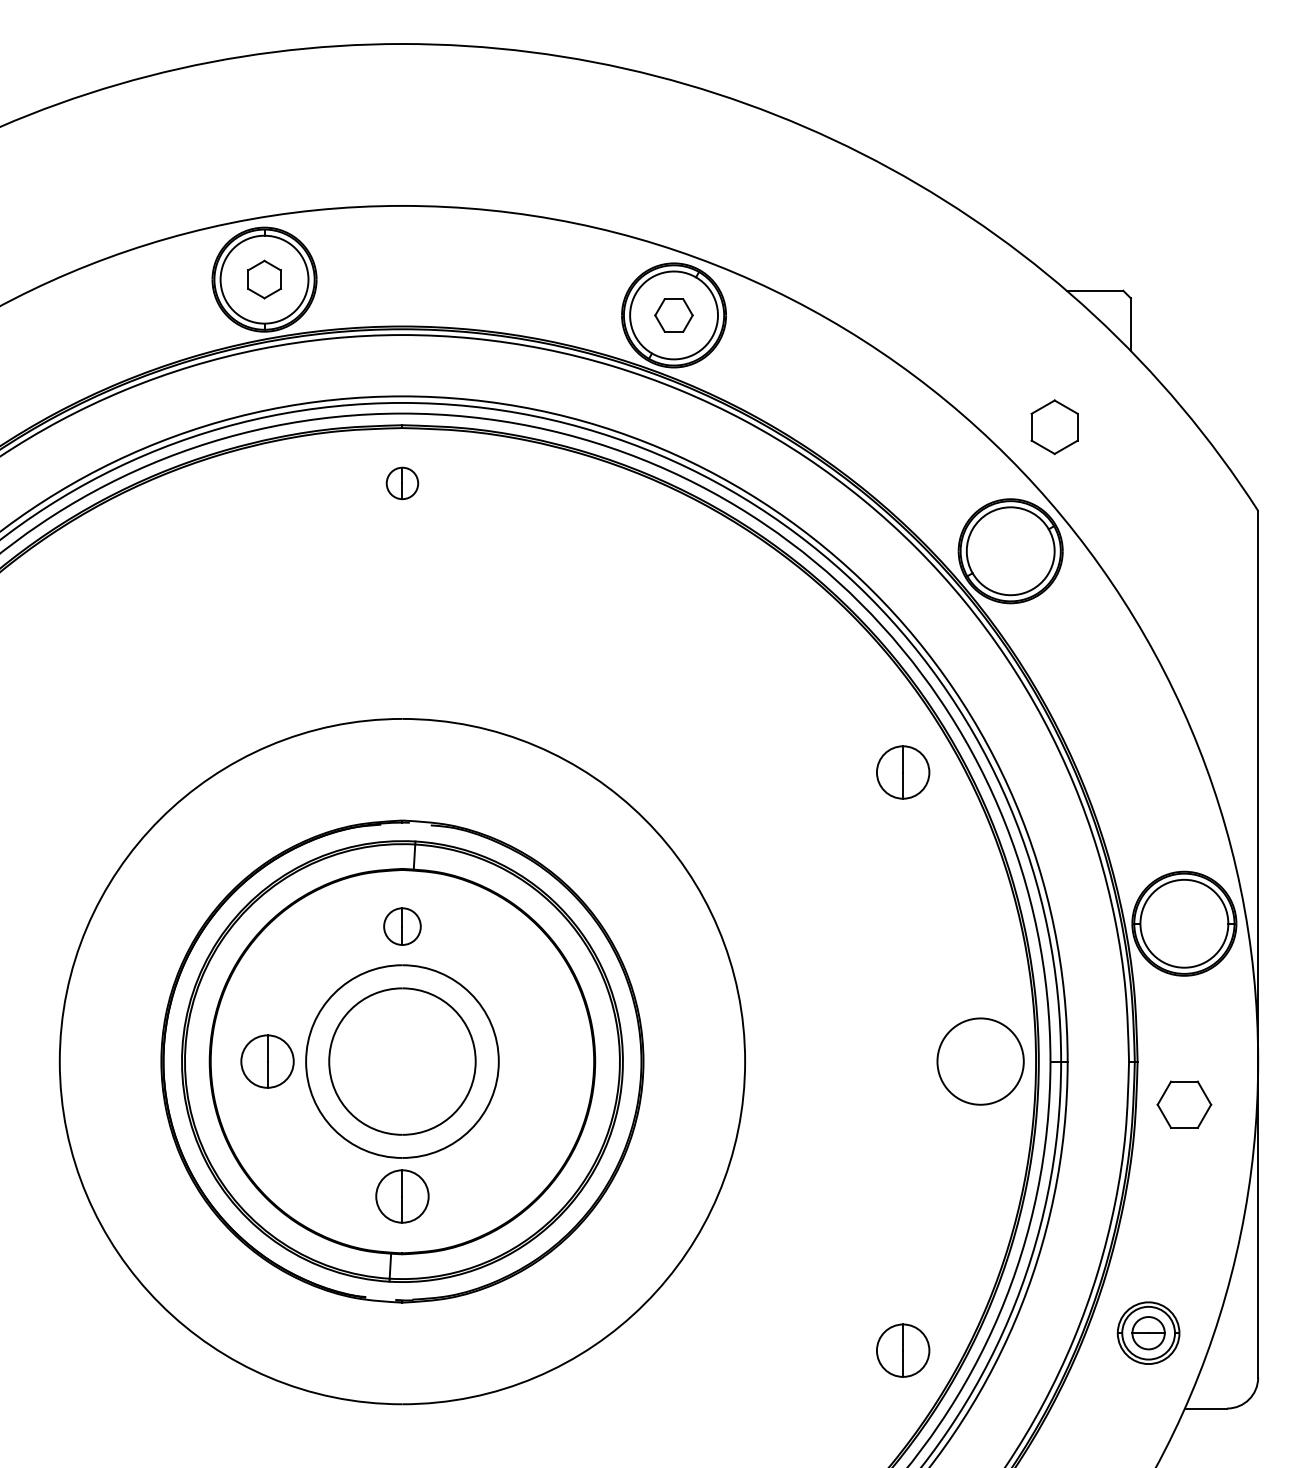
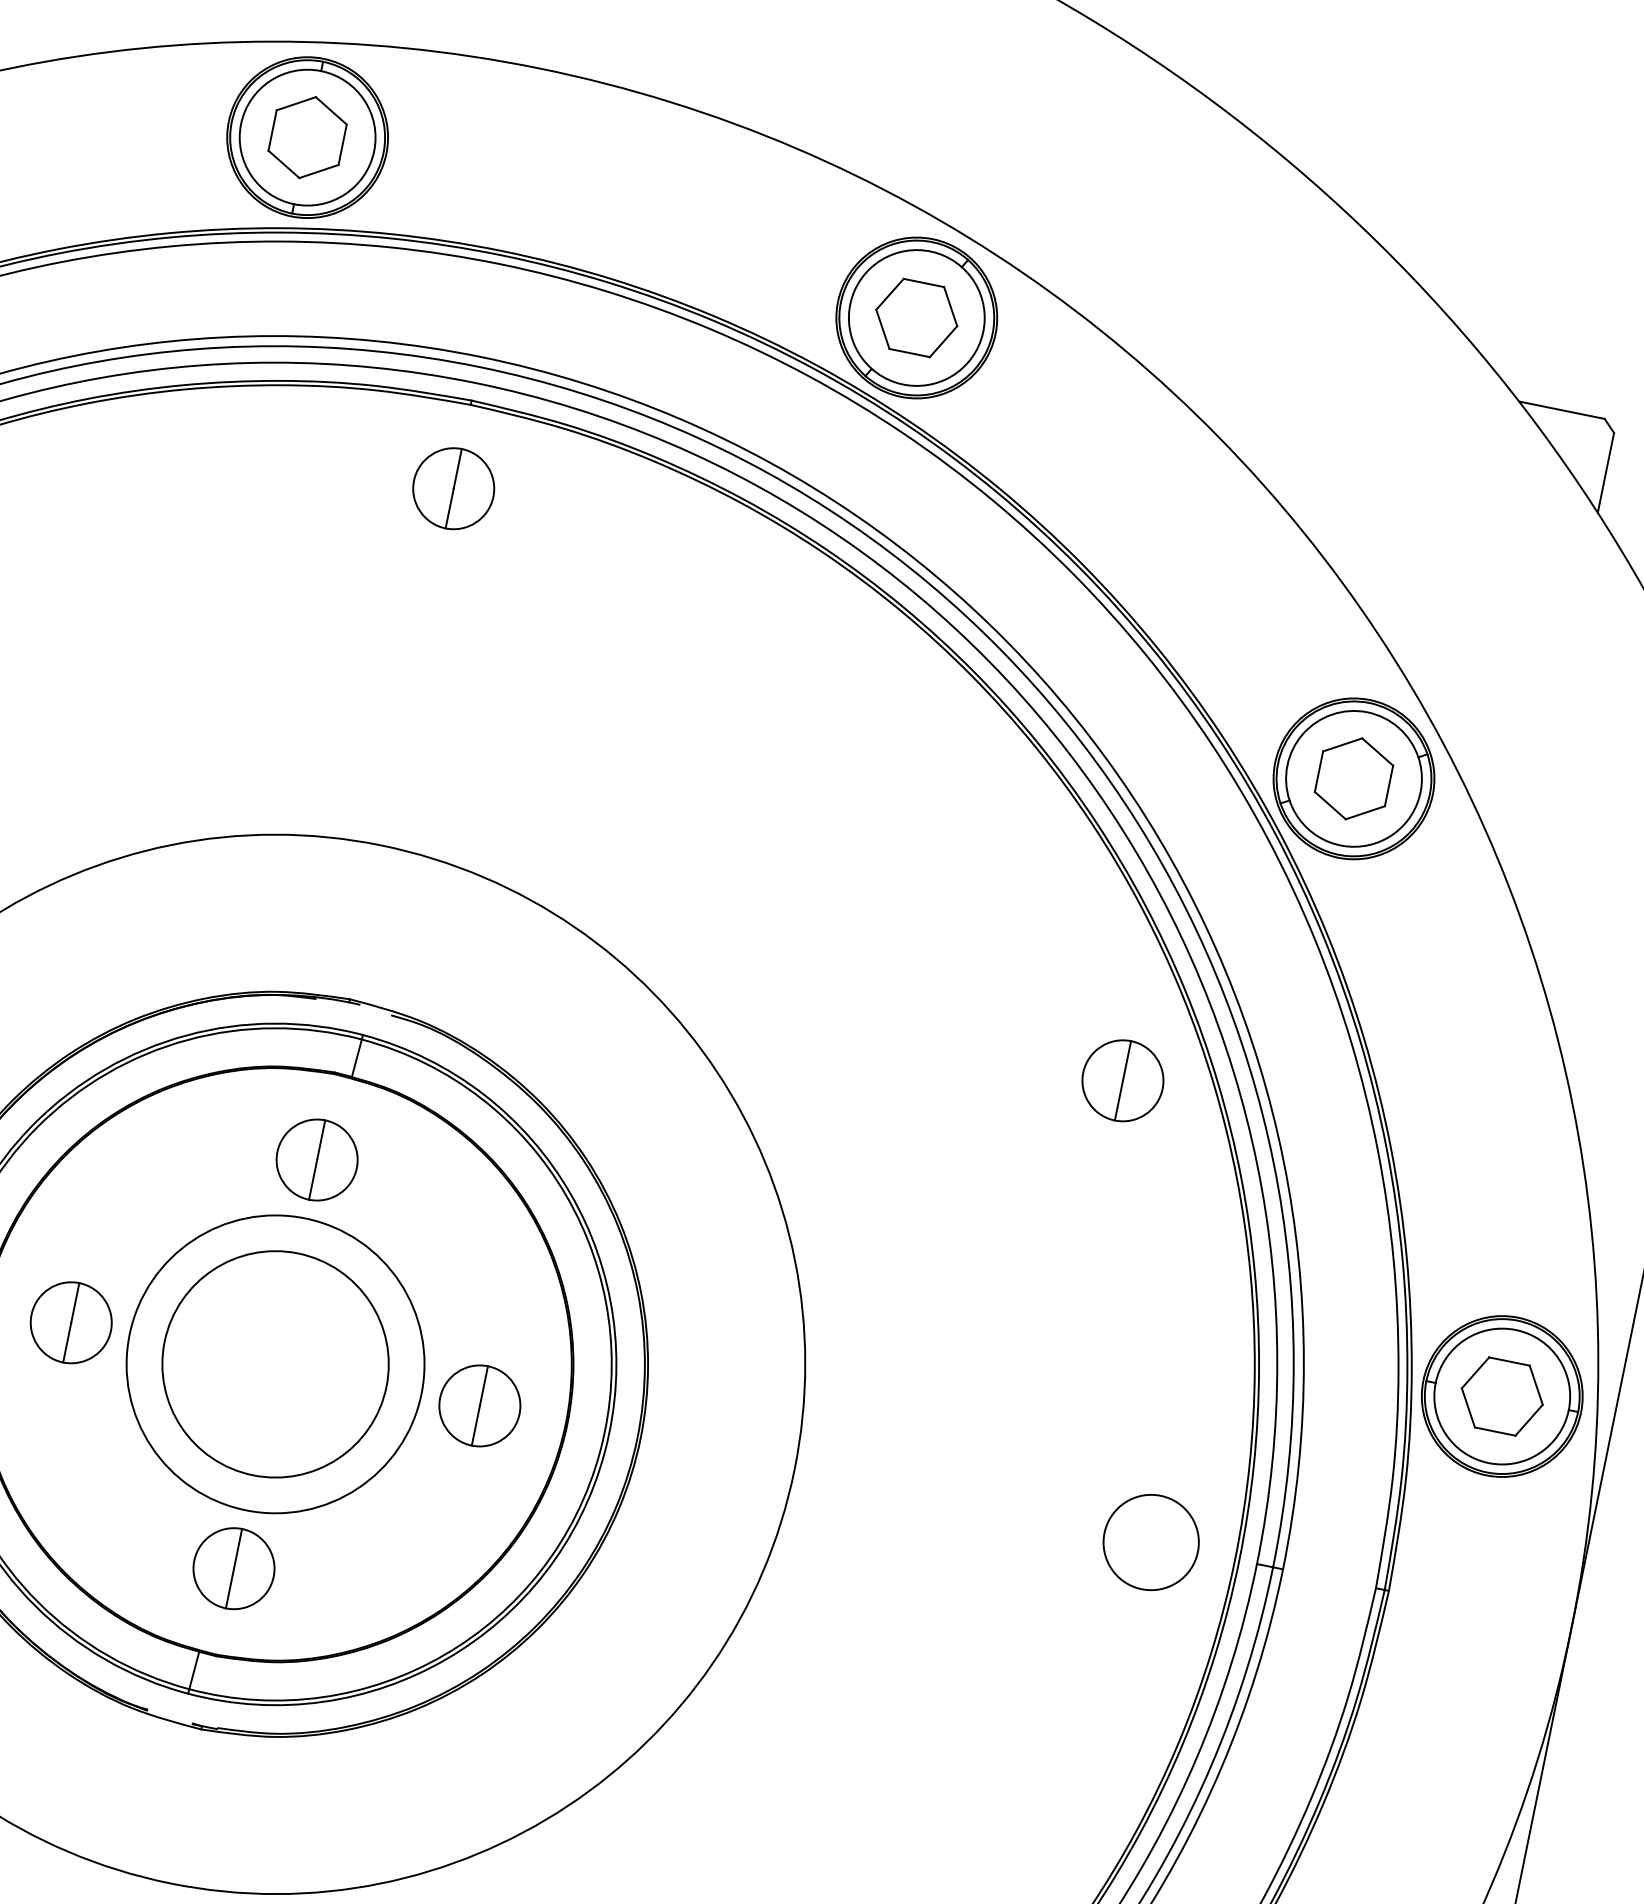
part: (264, 279) -> (307, 137), size x1.43
part: (673, 315) -> (915, 317), size x1.43
part: (1054, 426) -> (1353, 777), moved
part: (402, 483) -> (453, 488), size x1.67
part: (402, 926) -> (317, 1159), size x1.43
part: (537, 1061) -> (480, 1405), added
circle: (980, 1061) -> (1151, 1542), size x0.71
part: (1184, 1104) -> (1502, 1396), moved

